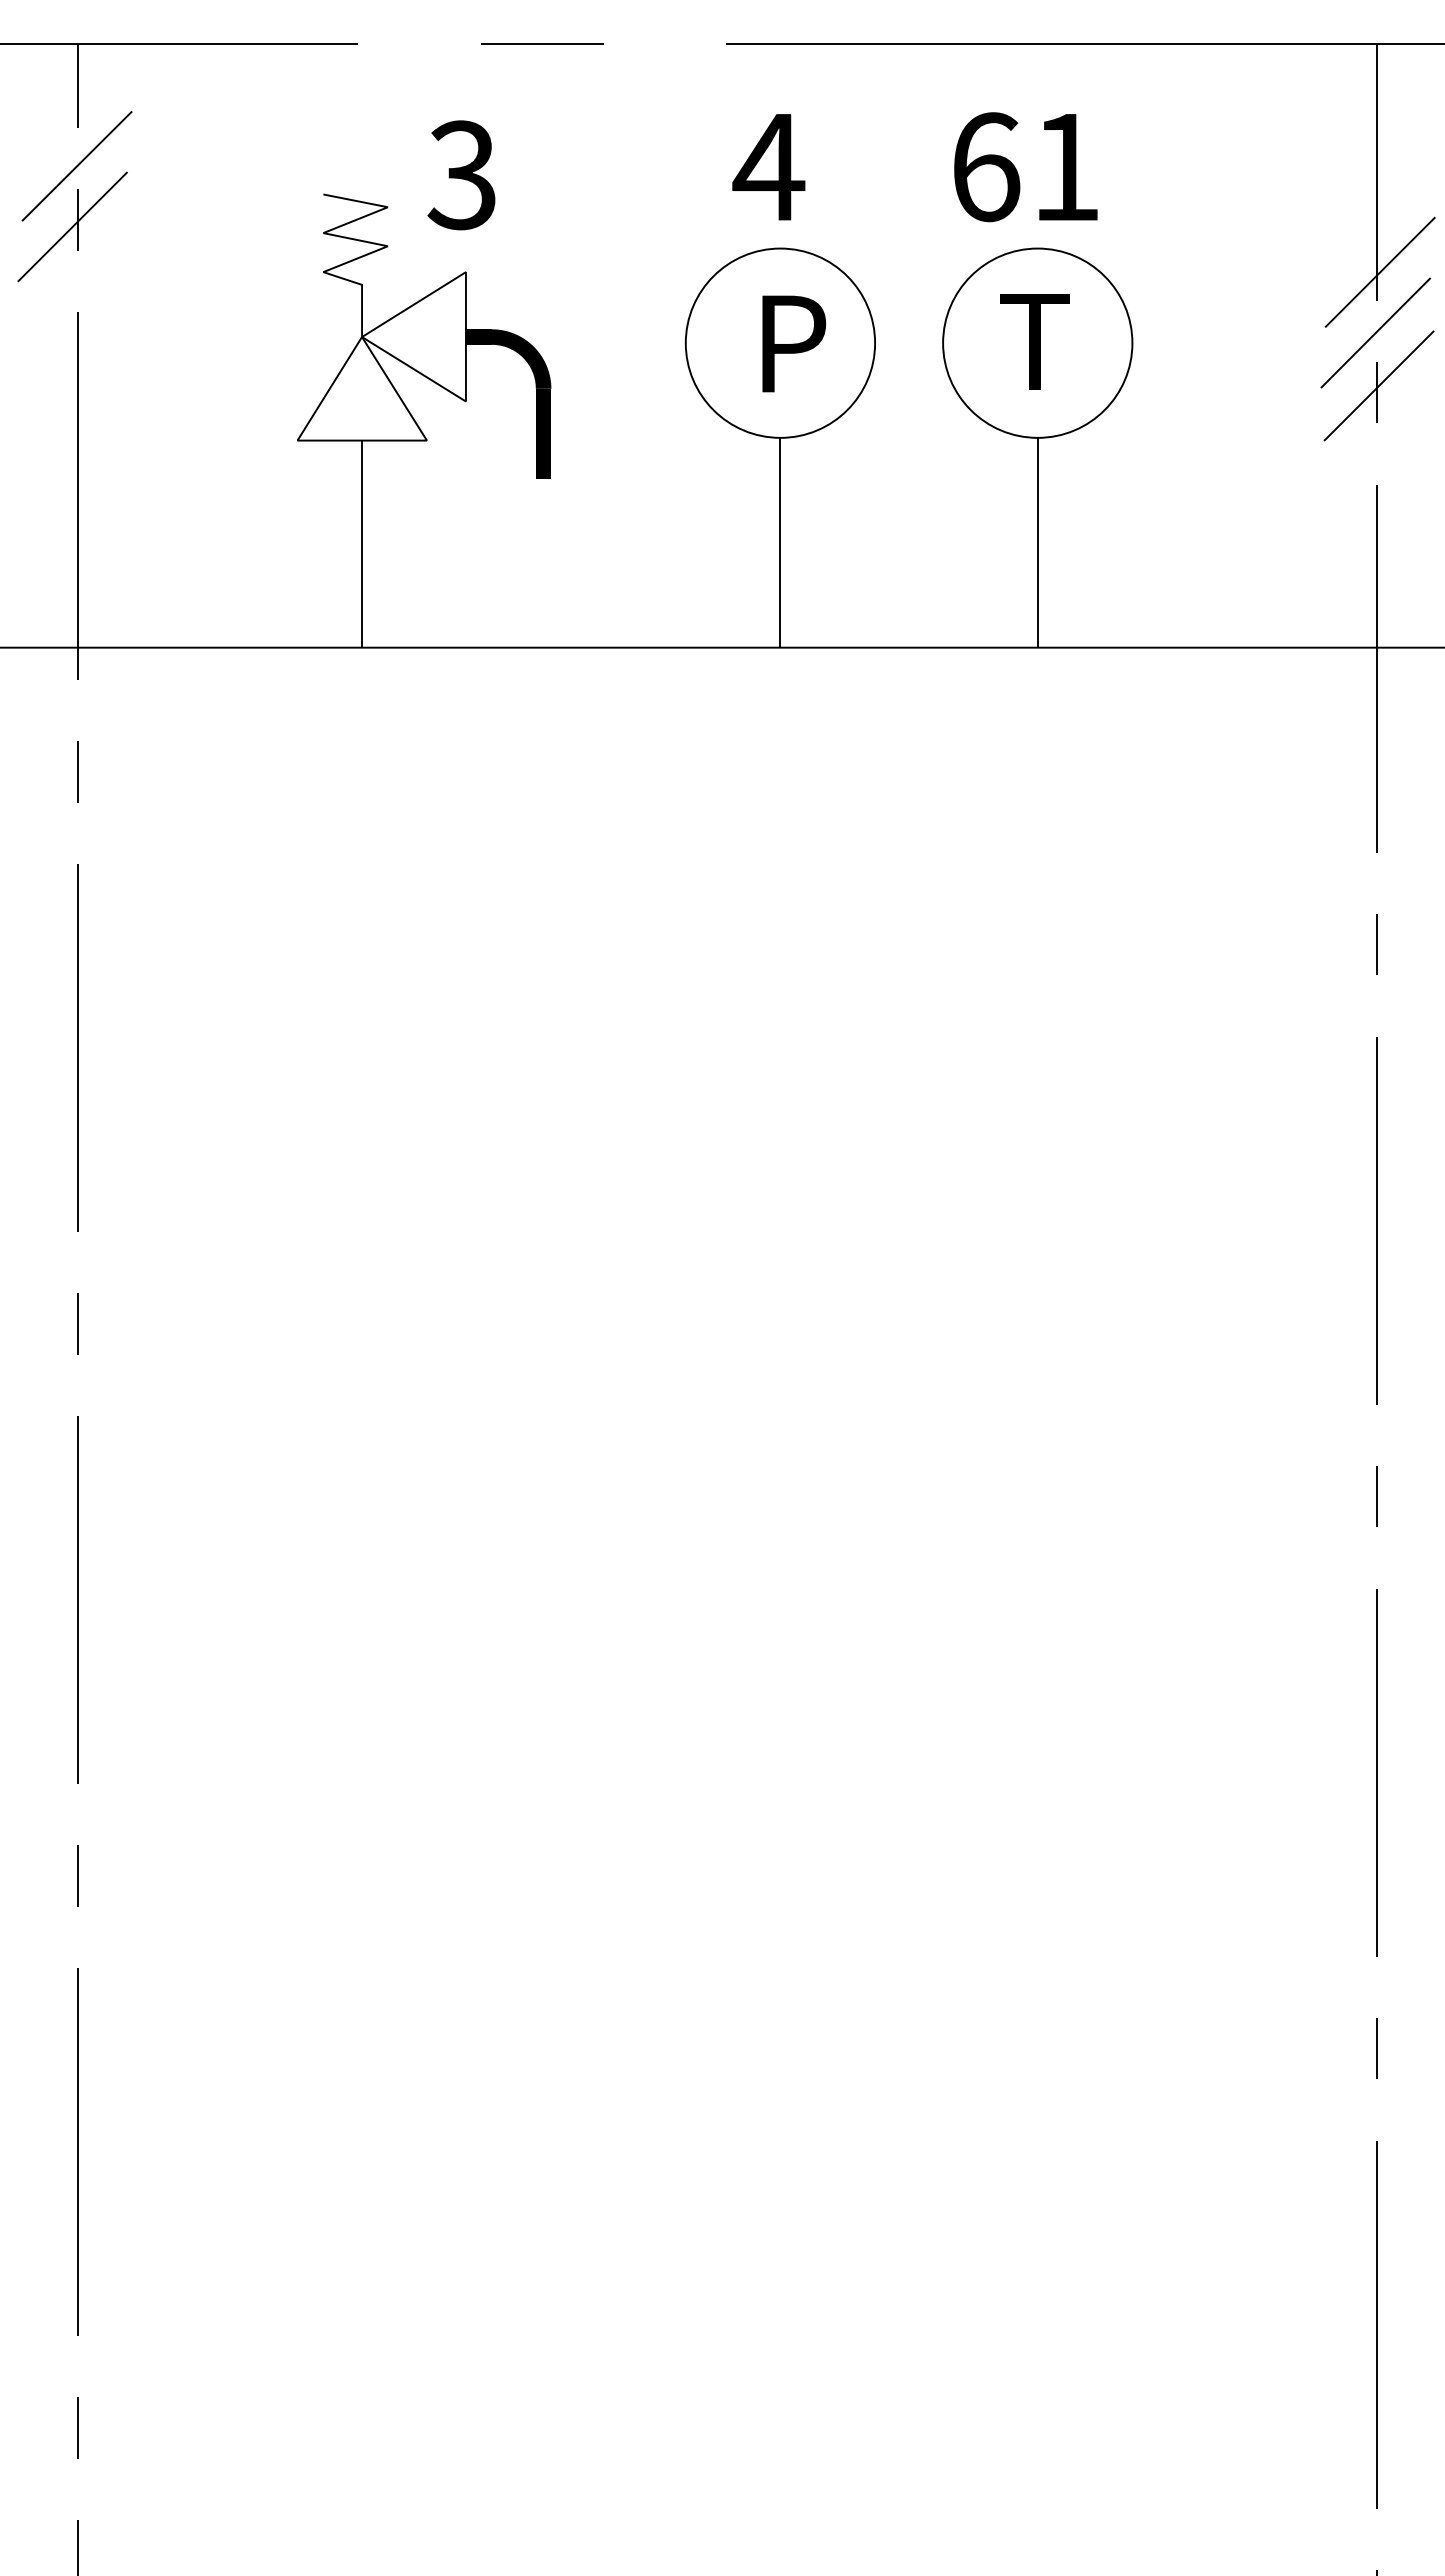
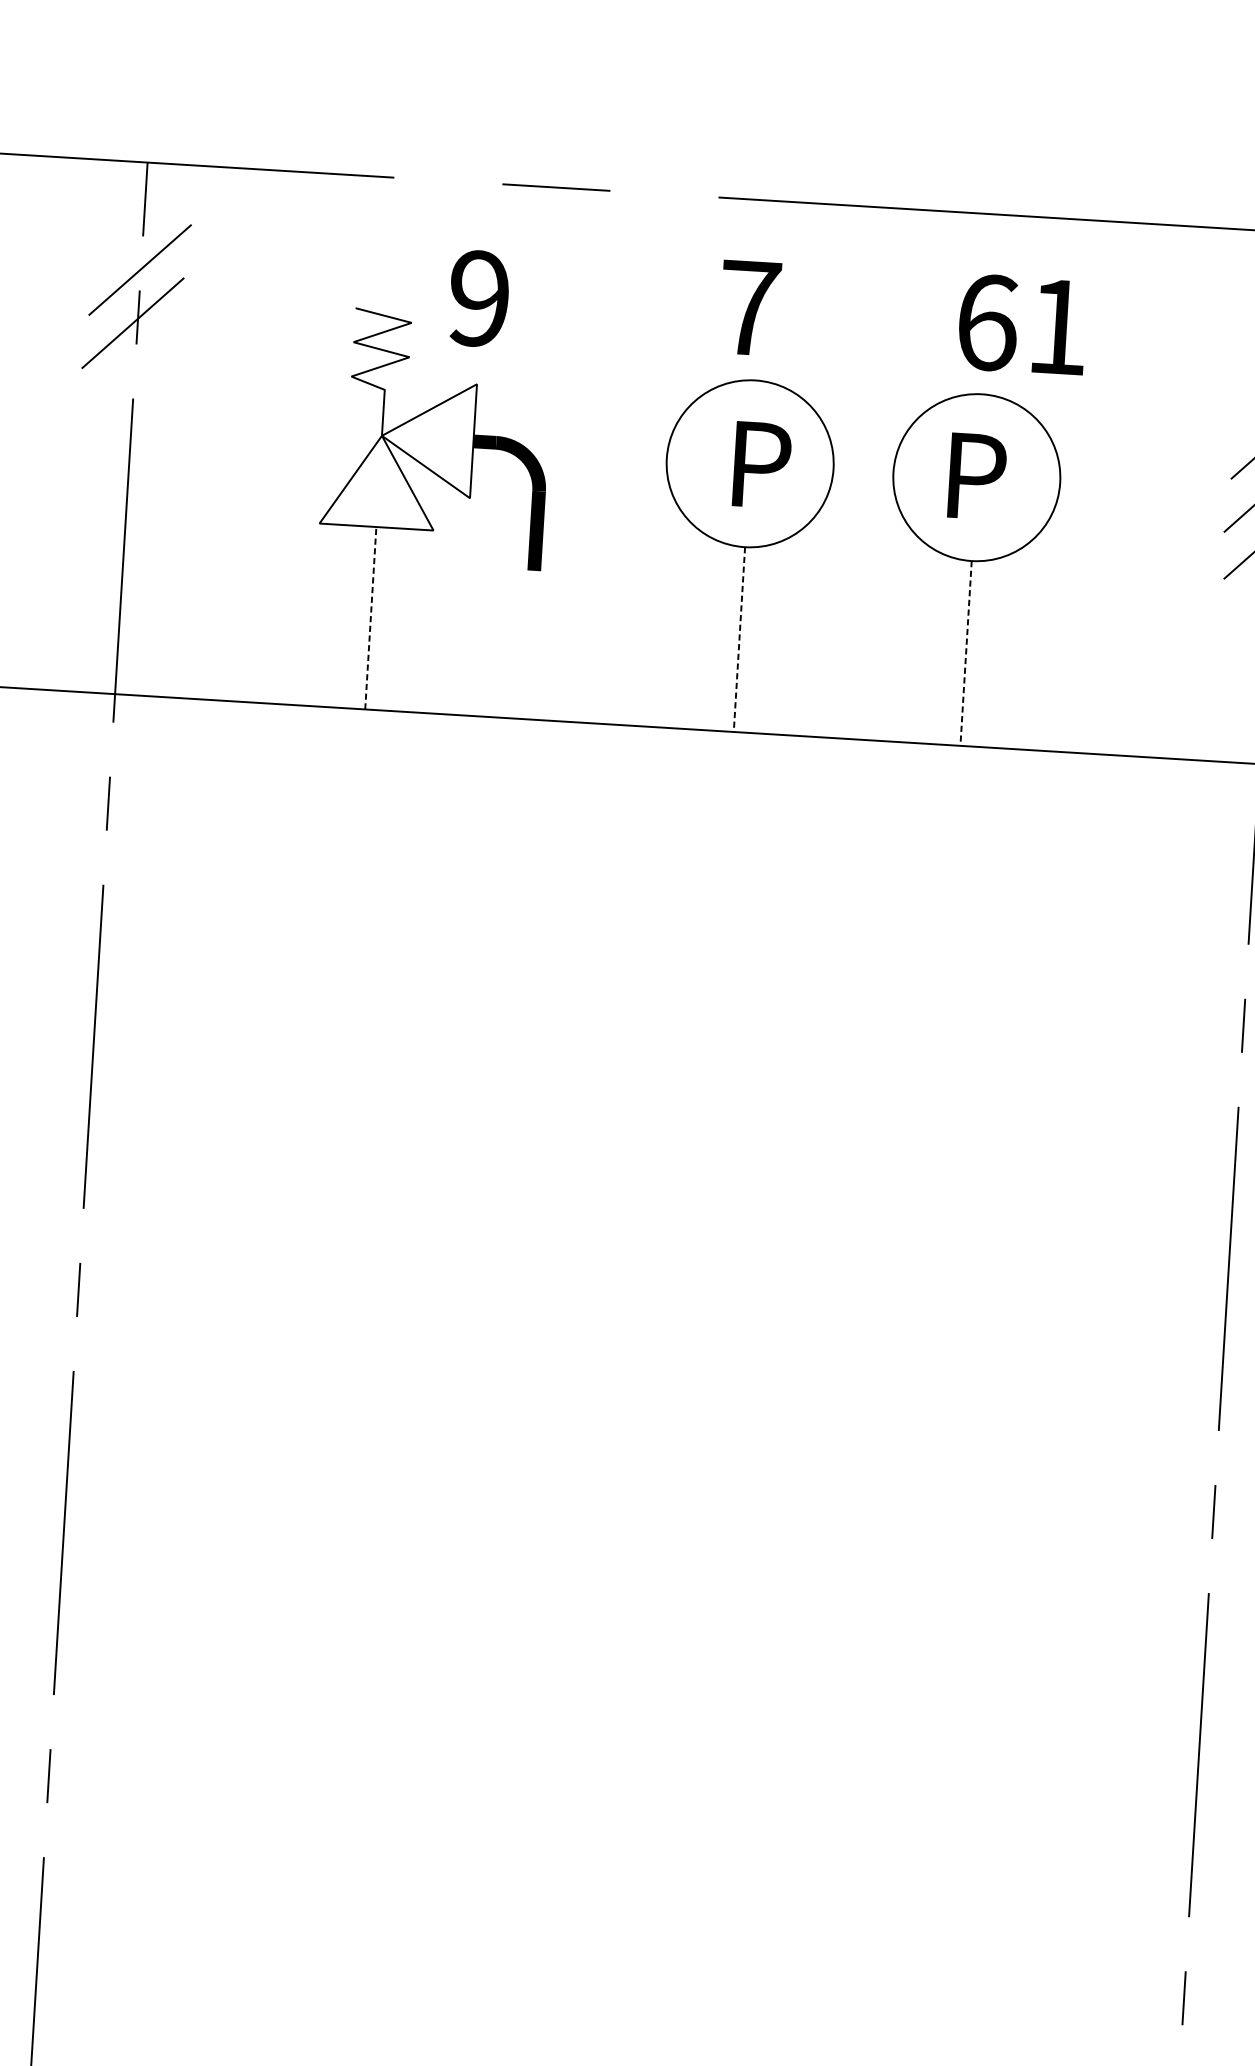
text: (768, 167) -> (749, 308), 4 -> 7
text: (1025, 167) -> (1022, 325), moved
text: (461, 175) -> (478, 298), 3 -> 9
text: (1035, 341) -> (974, 476), Т -> P
line: (780, 542) -> (739, 639), solid -> dashed
line: (1037, 542) -> (965, 653), solid -> dashed
line: (362, 544) -> (371, 618), solid -> dashed

